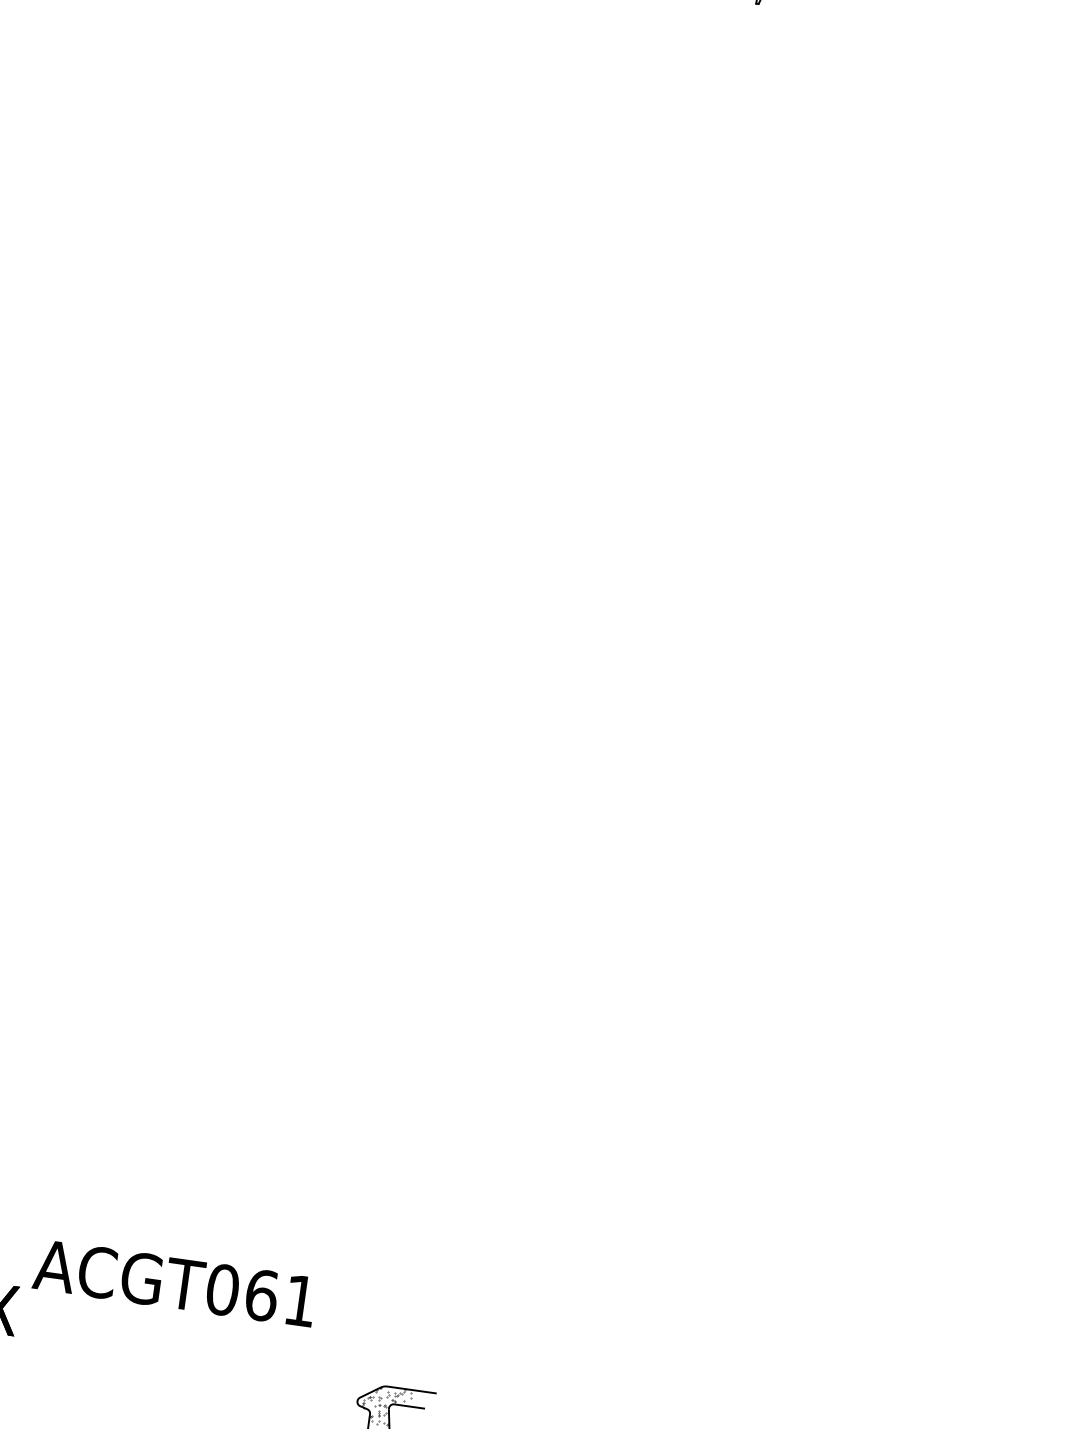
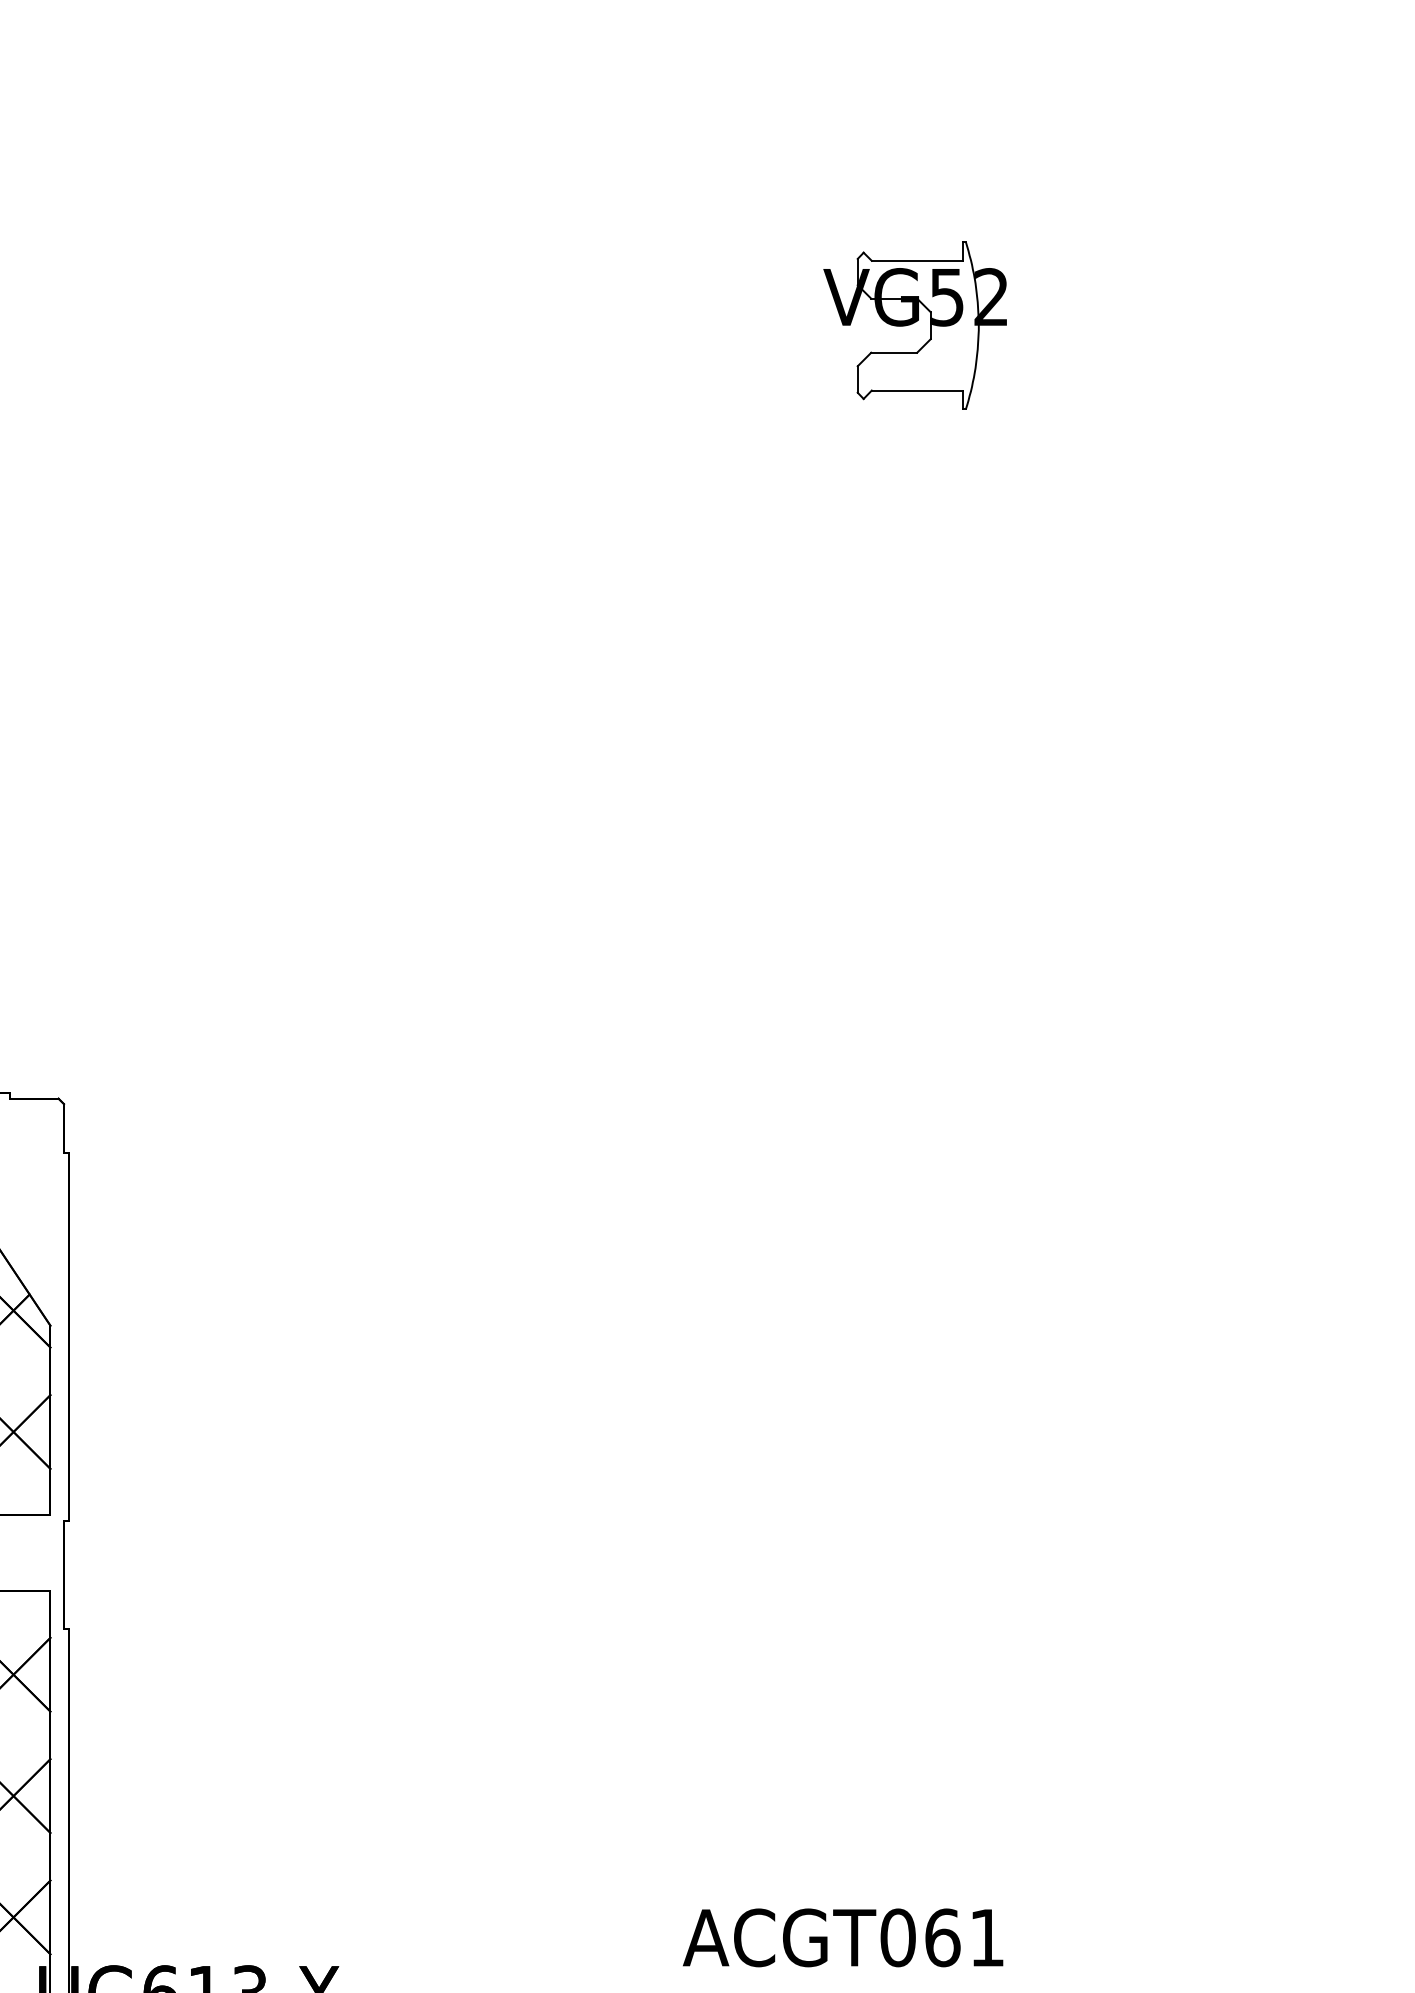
text: (175, 1282) -> (843, 1937), moved

